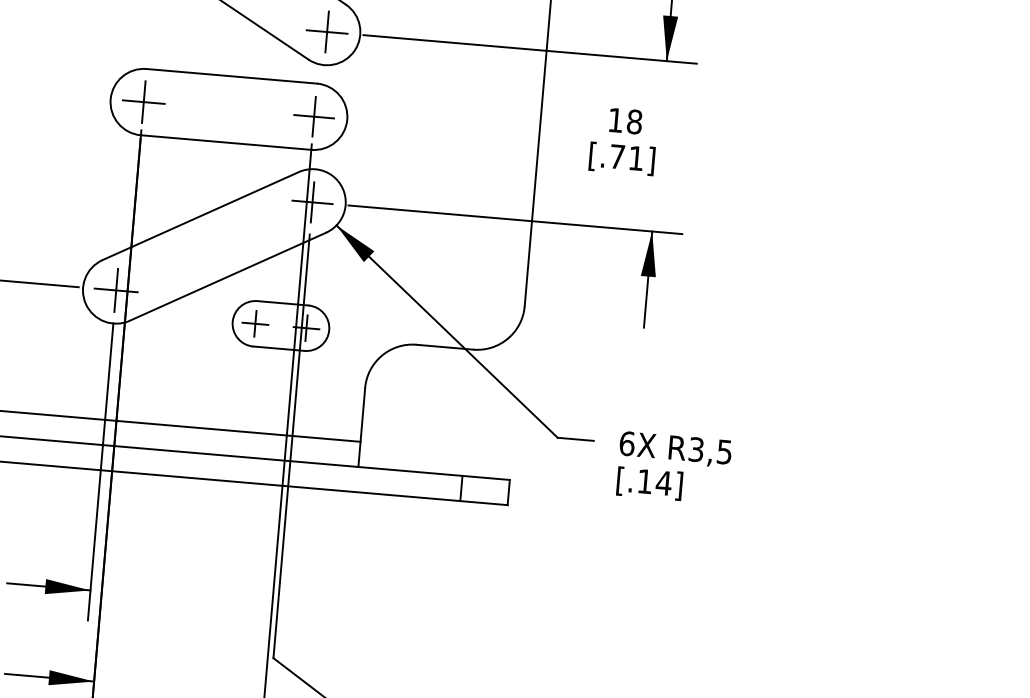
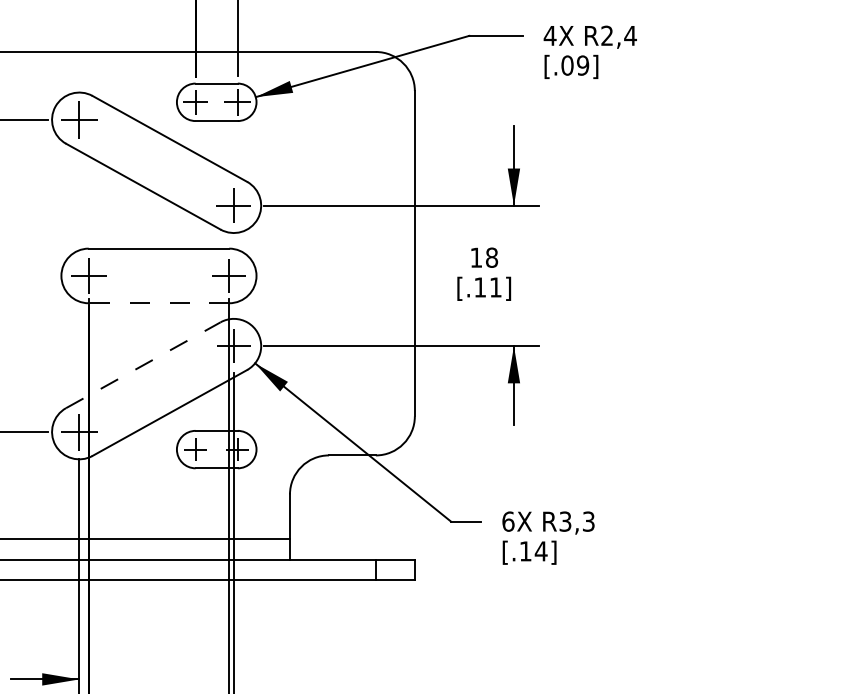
line: (225, 142) -> (158, 303), solid -> dashed
text: (616, 156) -> (479, 287), [.71] -> [.11]
line: (201, 215) -> (143, 364), solid -> dashed
text: (724, 451) -> (588, 521), R3,5 -> R3,3

